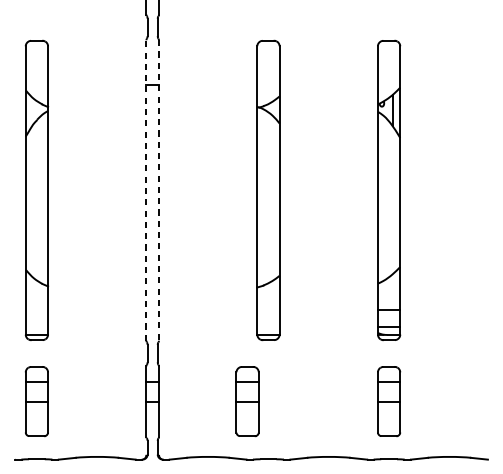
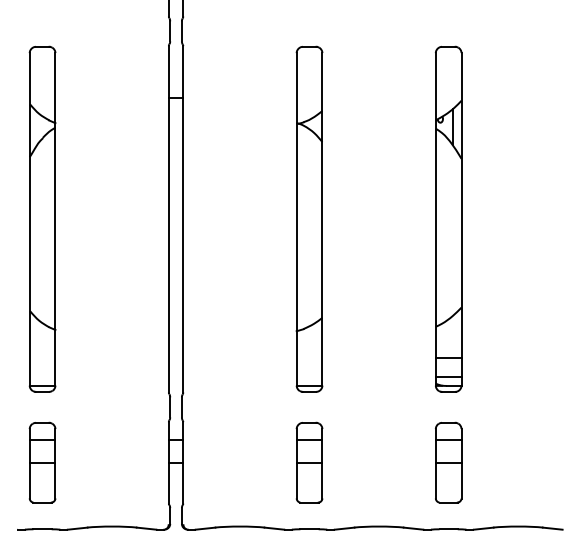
line: (146, 189) -> (168, 218), dashed -> solid
line: (159, 190) -> (183, 219), dashed -> solid
part: (247, 401) -> (309, 462), moved

